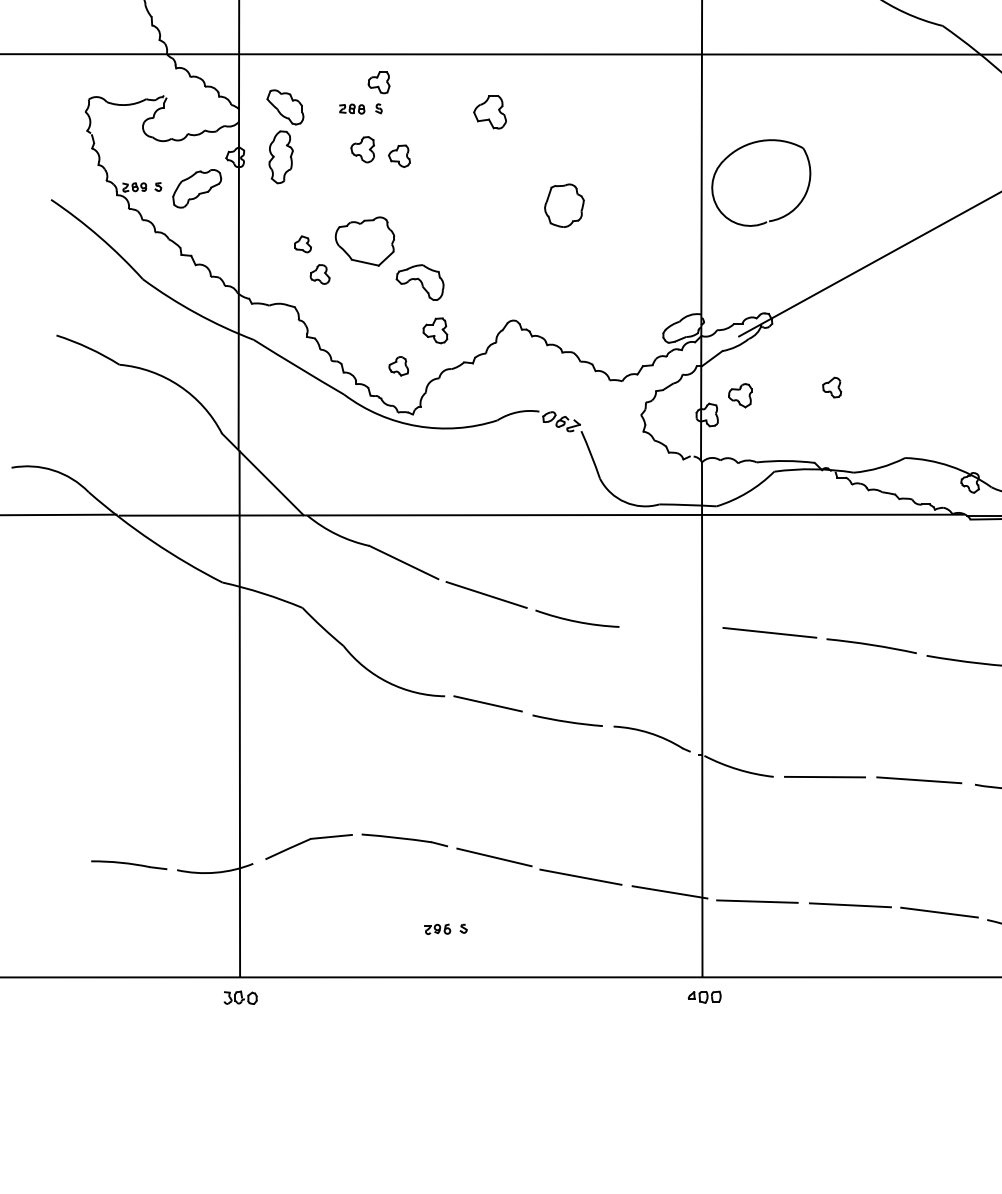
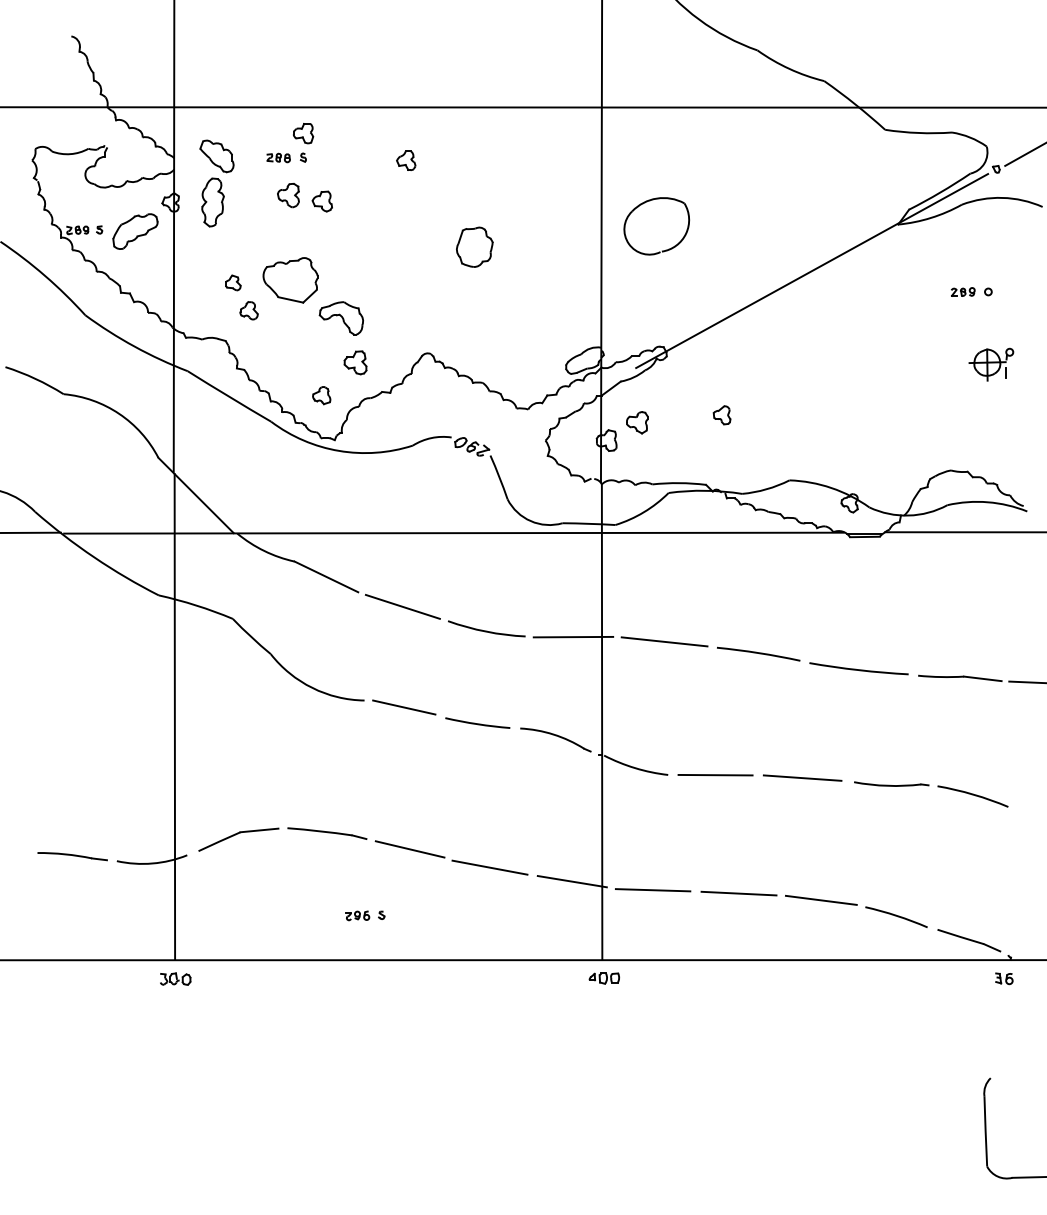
part: (490, 111) -> (406, 160), size x0.62
part: (761, 183) -> (656, 226), size x0.71
line: (671, 627) -> (573, 636), added

